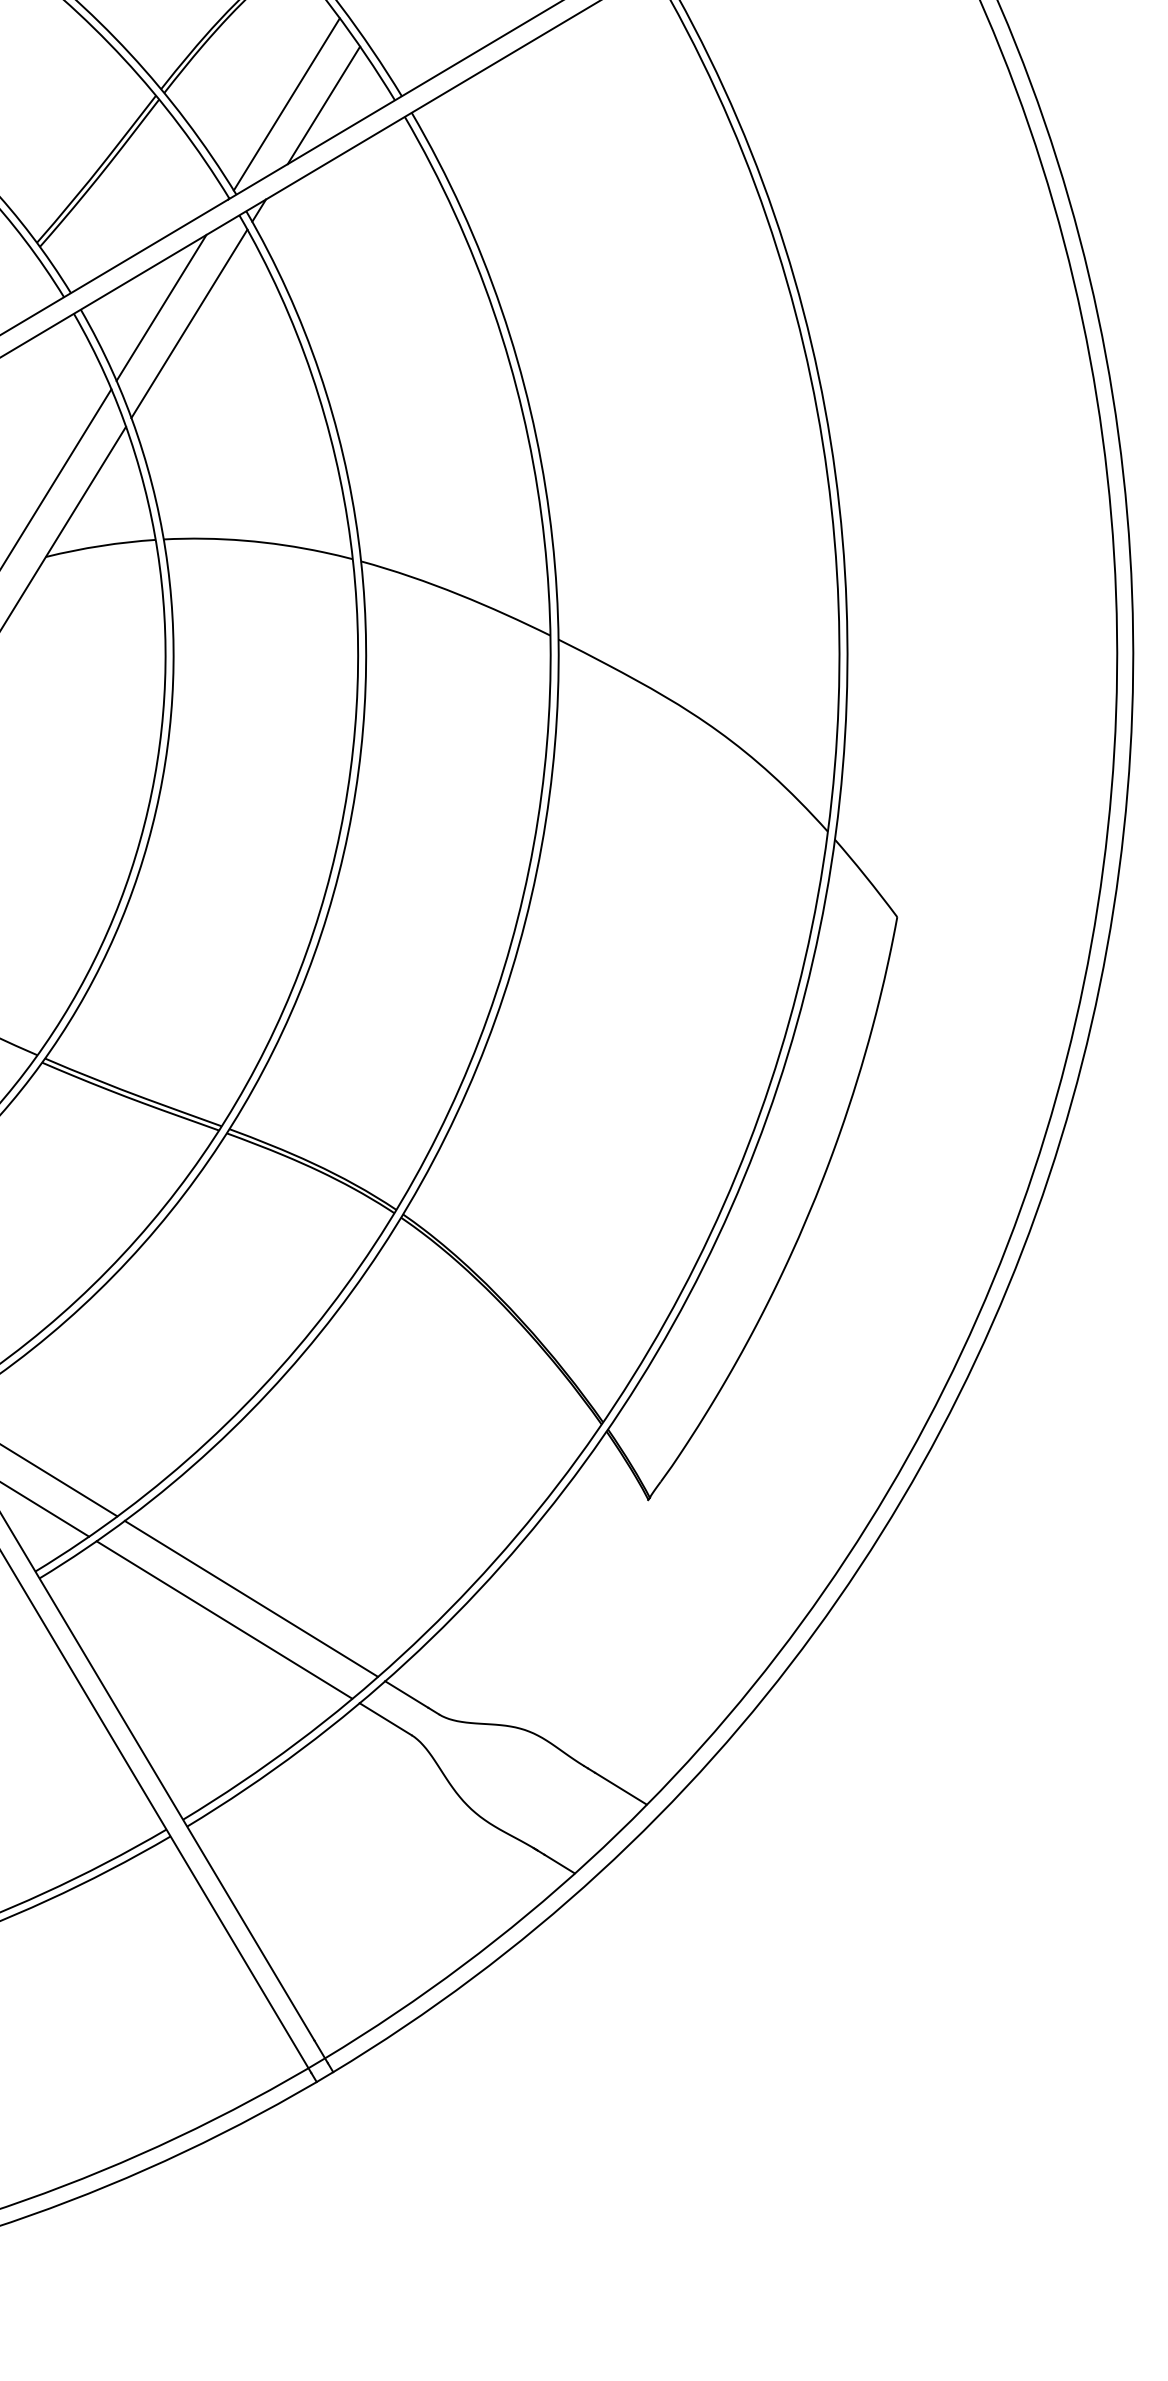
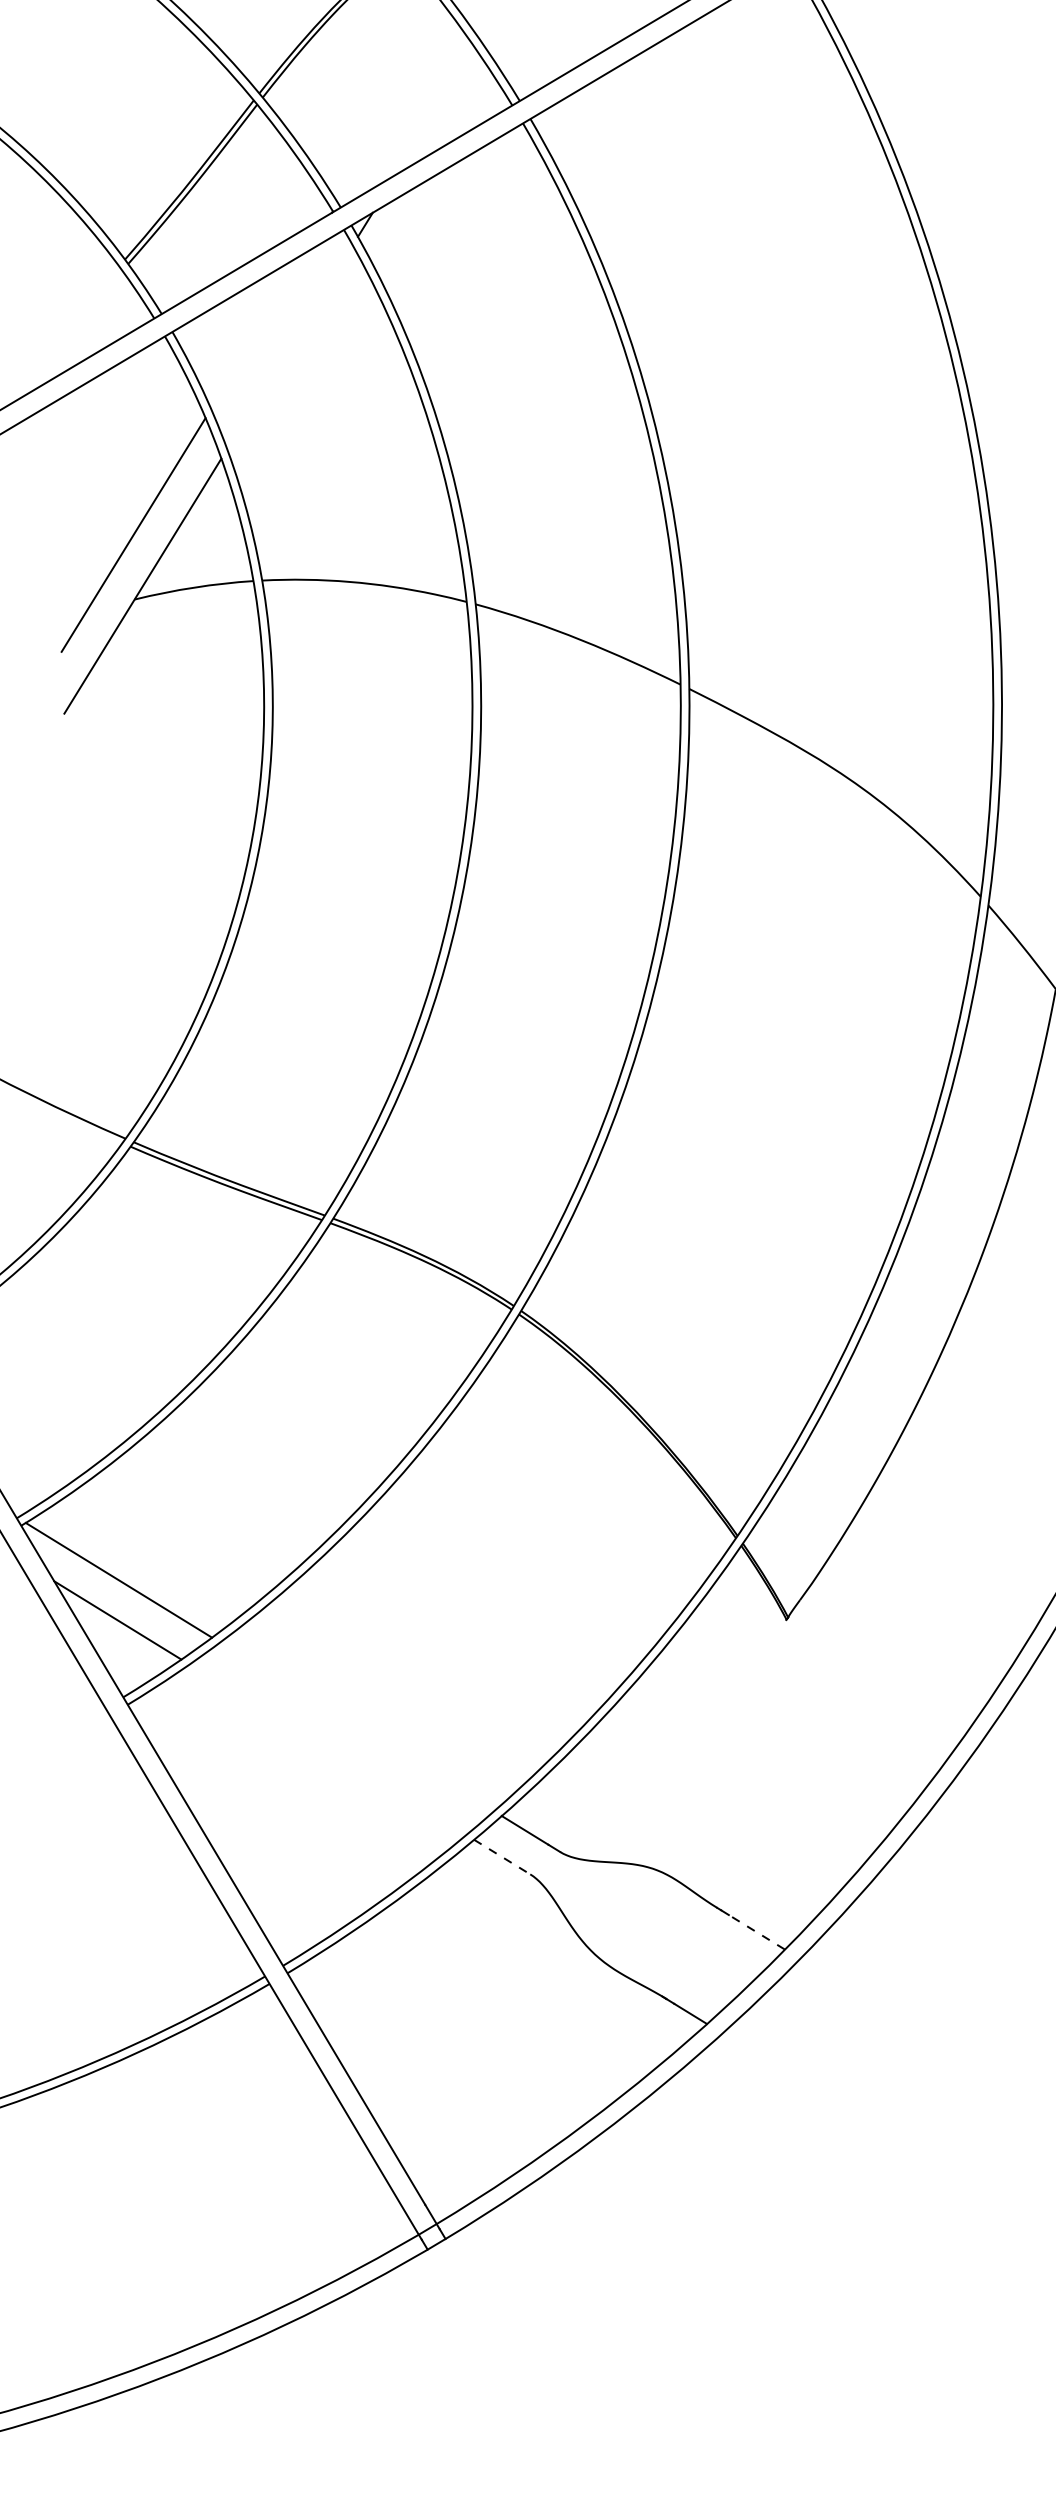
line: (286, 104) -> (394, 109), removed
line: (323, 105) -> (435, 111), removed
line: (161, 307) -> (259, 329), removed
line: (189, 323) -> (290, 346), removed
line: (250, 1598) -> (356, 1726), removed
line: (224, 1619) -> (327, 1749), removed
line: (385, 1719) -> (502, 1857), solid -> dashed
line: (620, 1788) -> (756, 1932), solid -> dashed

